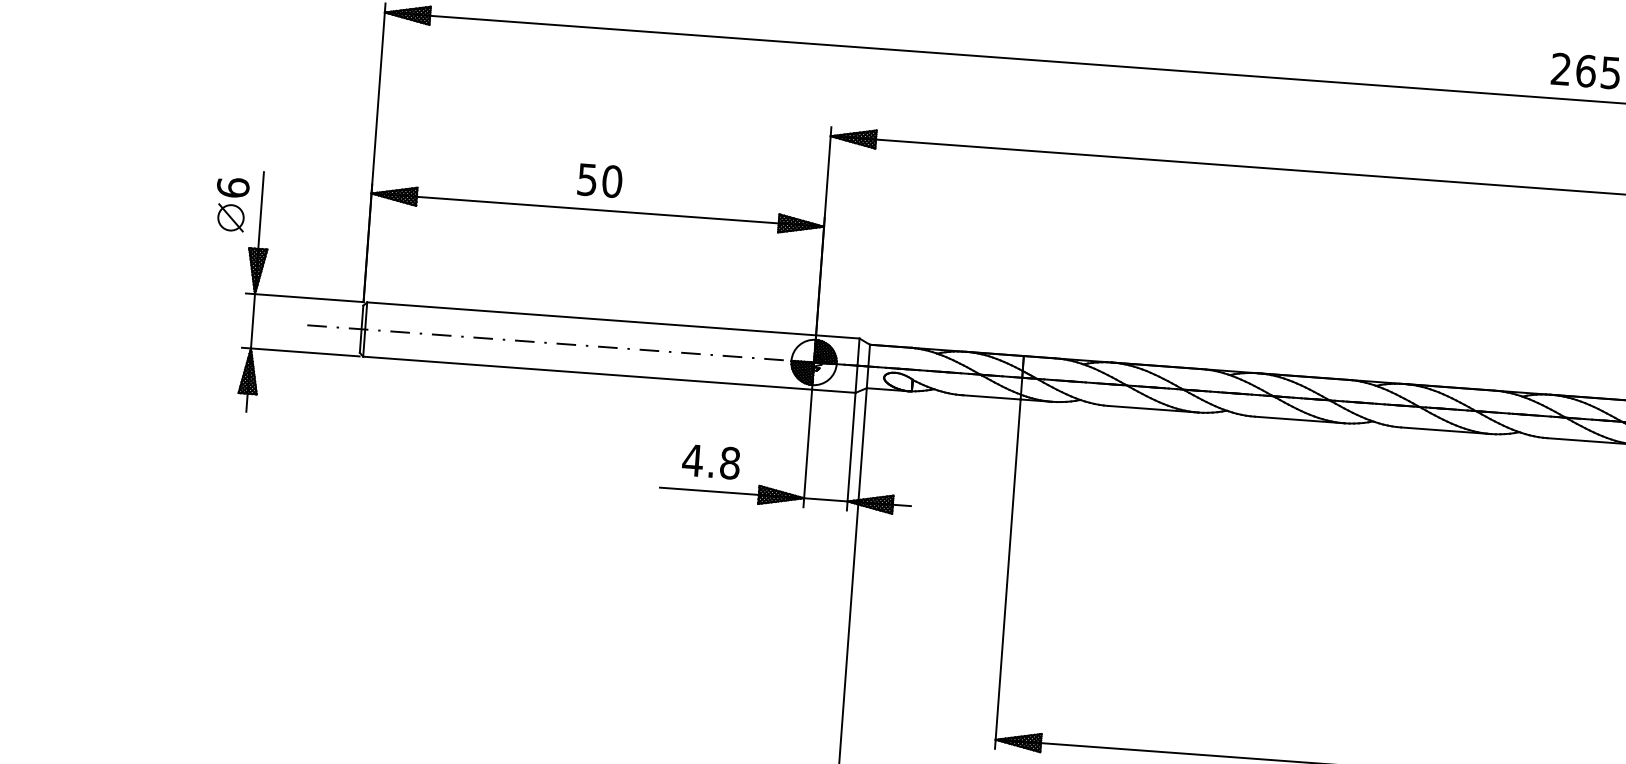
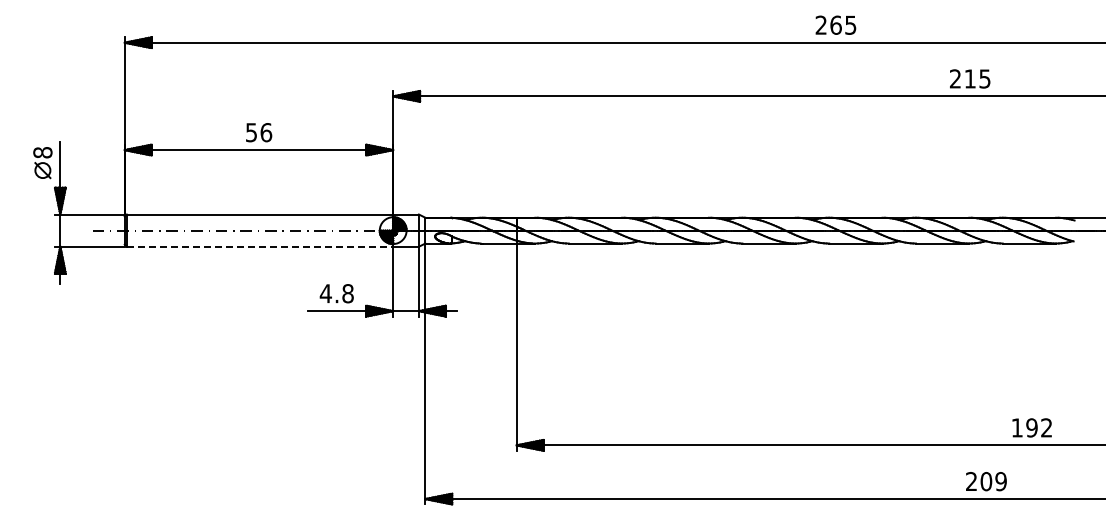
text: (612, 181) -> (266, 132), 50 -> 56
text: (232, 187) -> (42, 152), 6 -> 8
line: (588, 372) -> (260, 246), solid -> dashed

